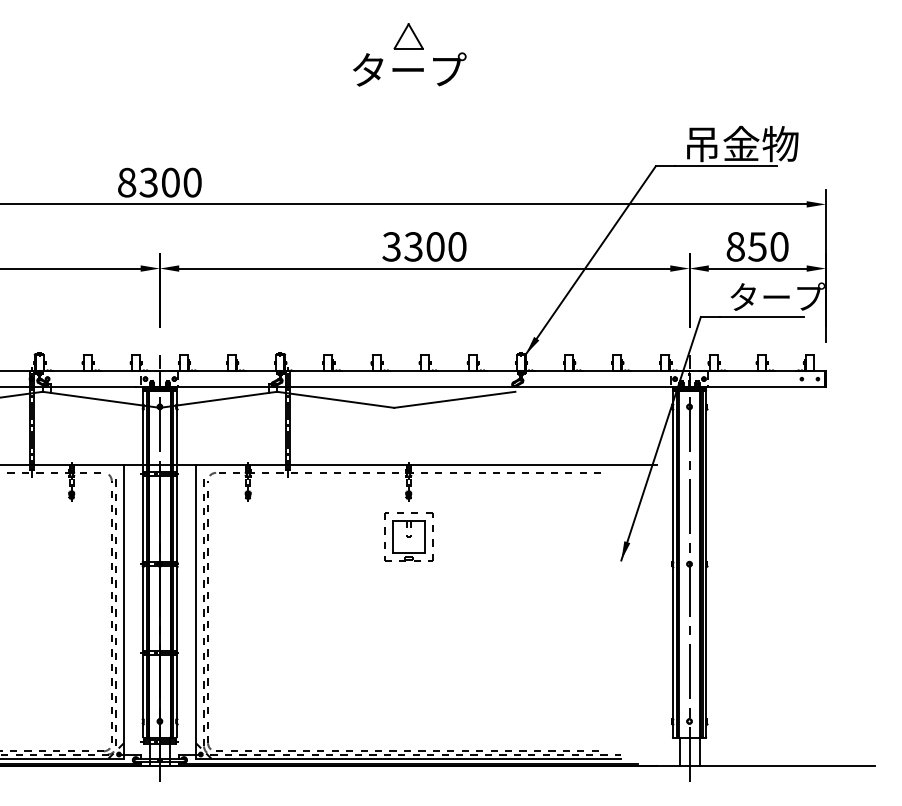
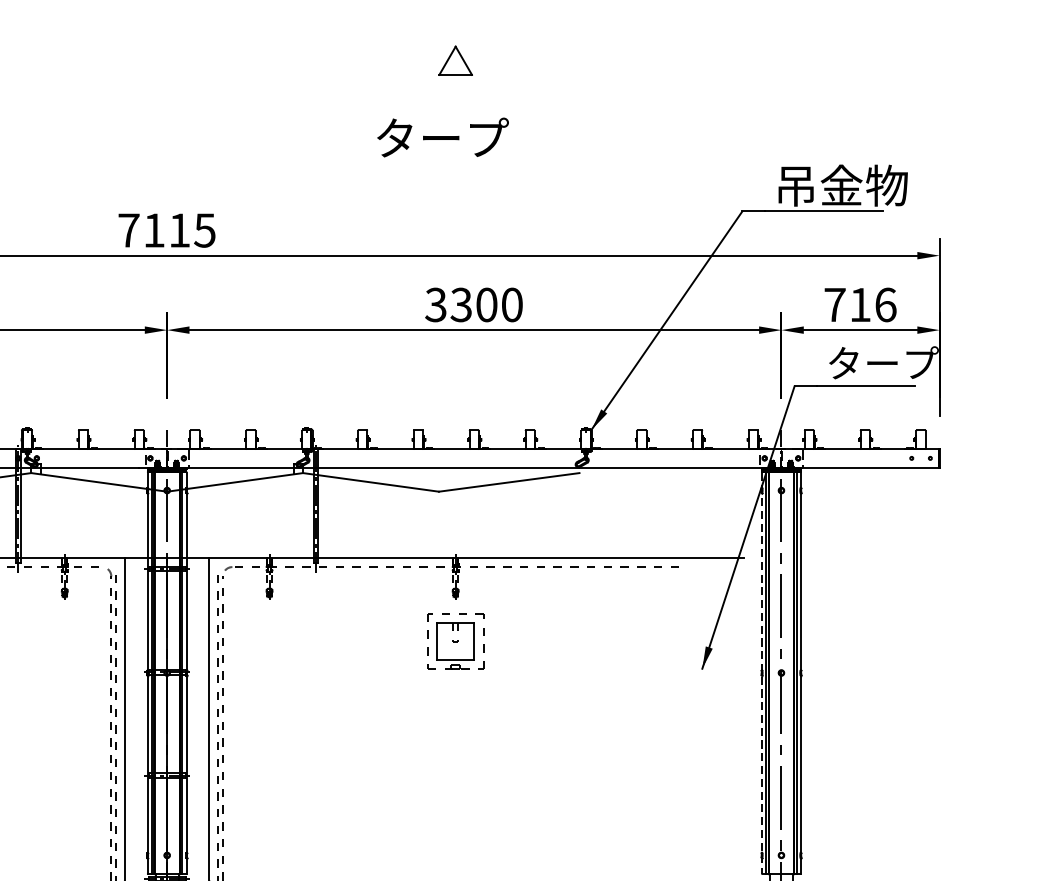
text: (409, 69) -> (442, 137), moved
text: (159, 182) -> (166, 230), 8300 -> 7115
text: (757, 246) -> (860, 304), 850 -> 716
line: (672, 564) -> (761, 673), solid -> dashed

